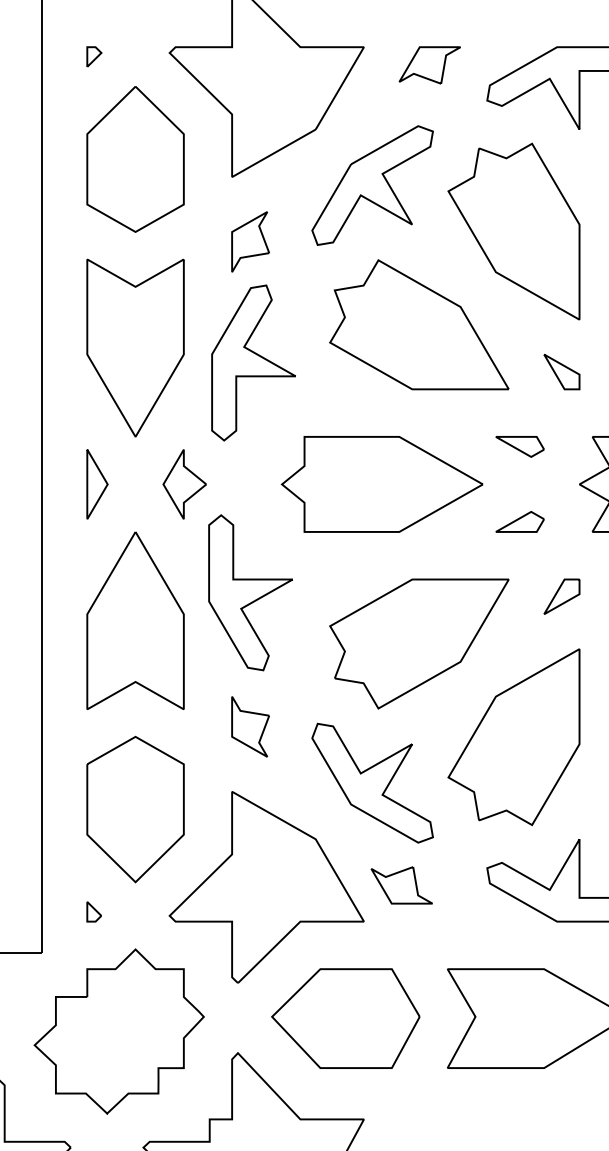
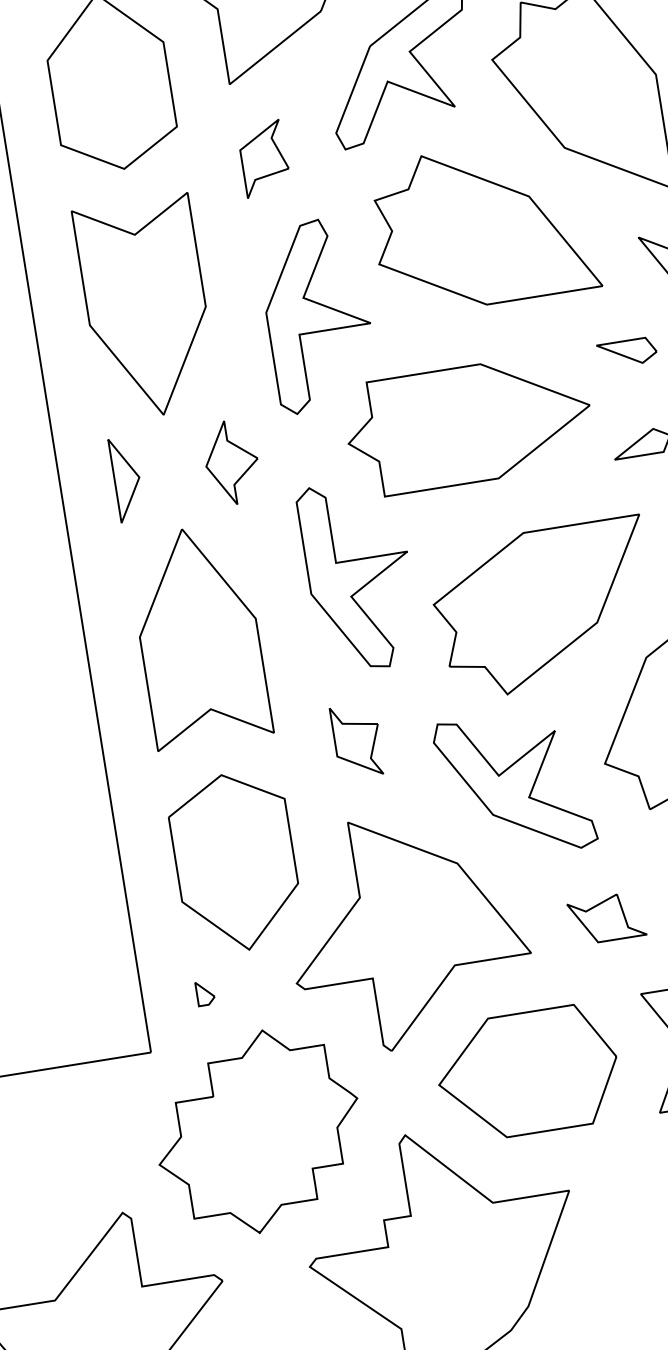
part: (253, 362) -> (317, 314), moved
part: (250, 592) -> (359, 575), moved
part: (401, 885) -> (606, 918), moved

